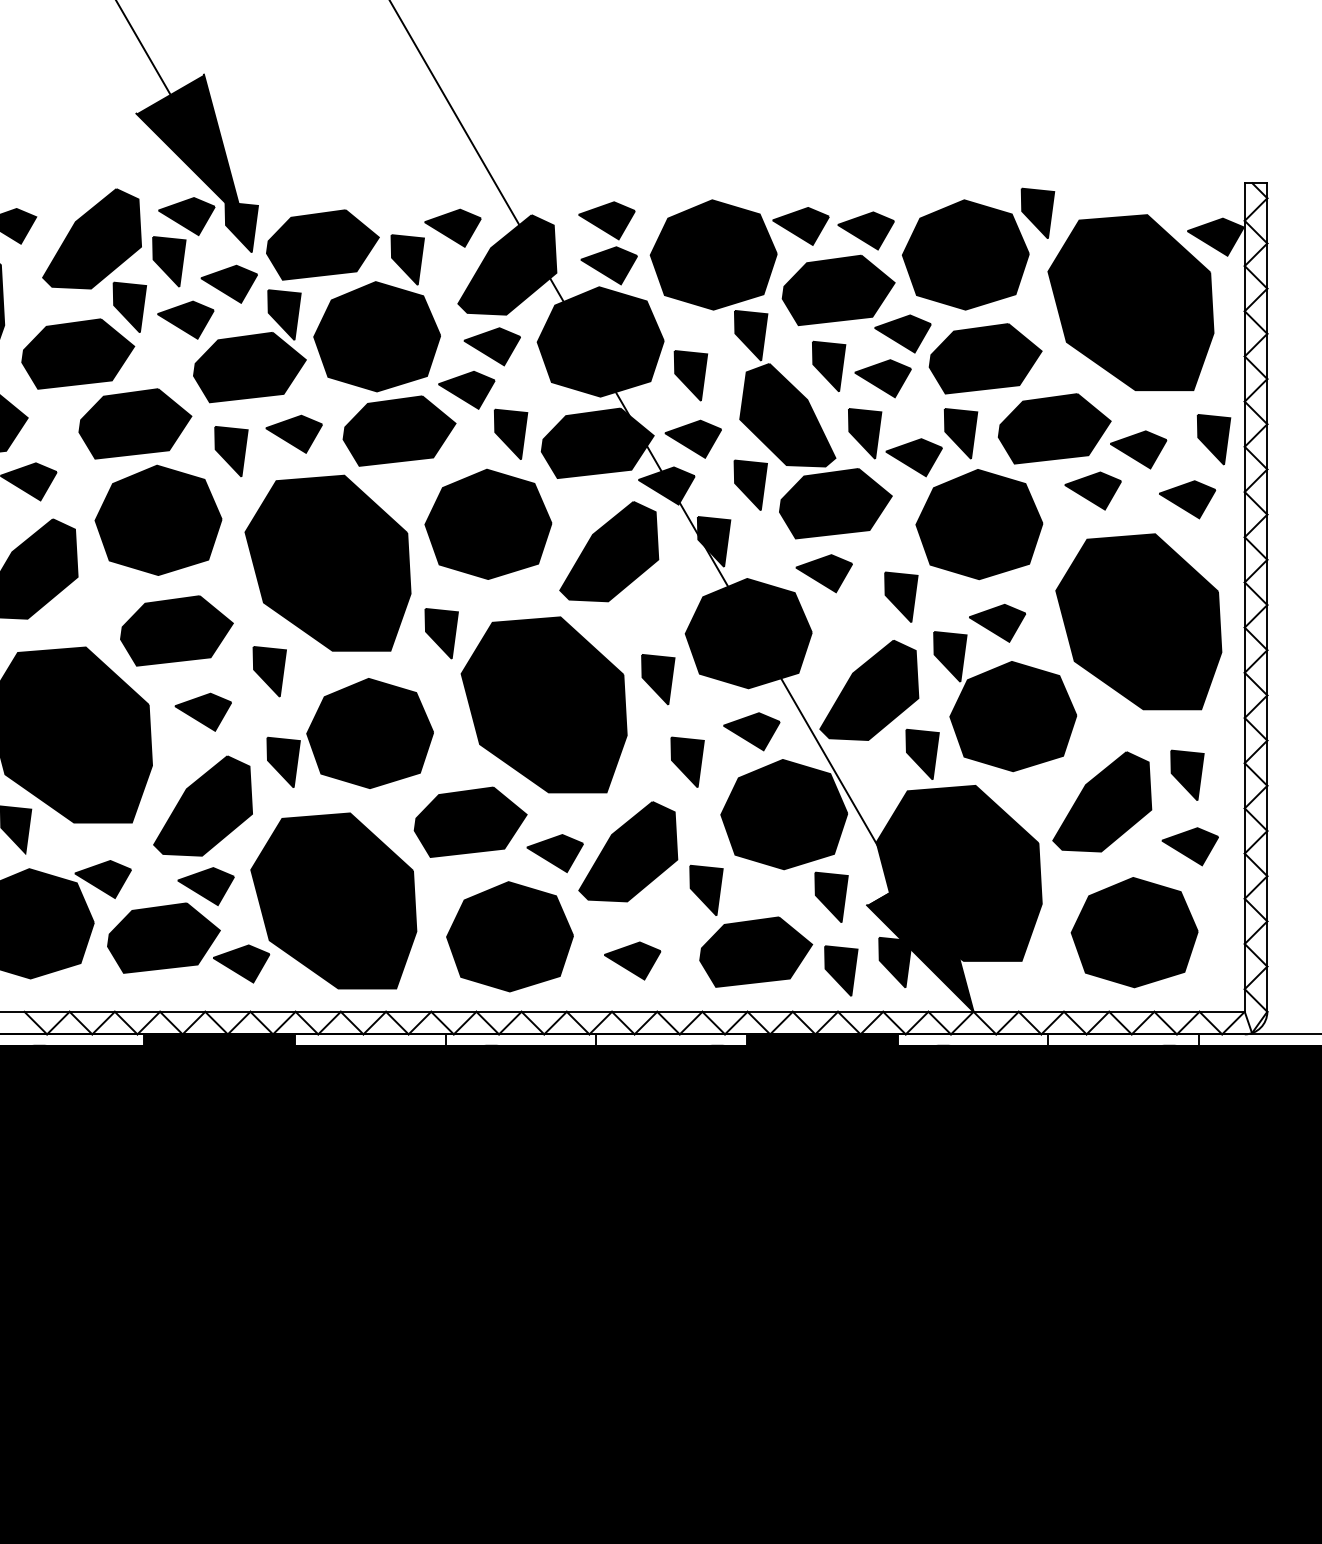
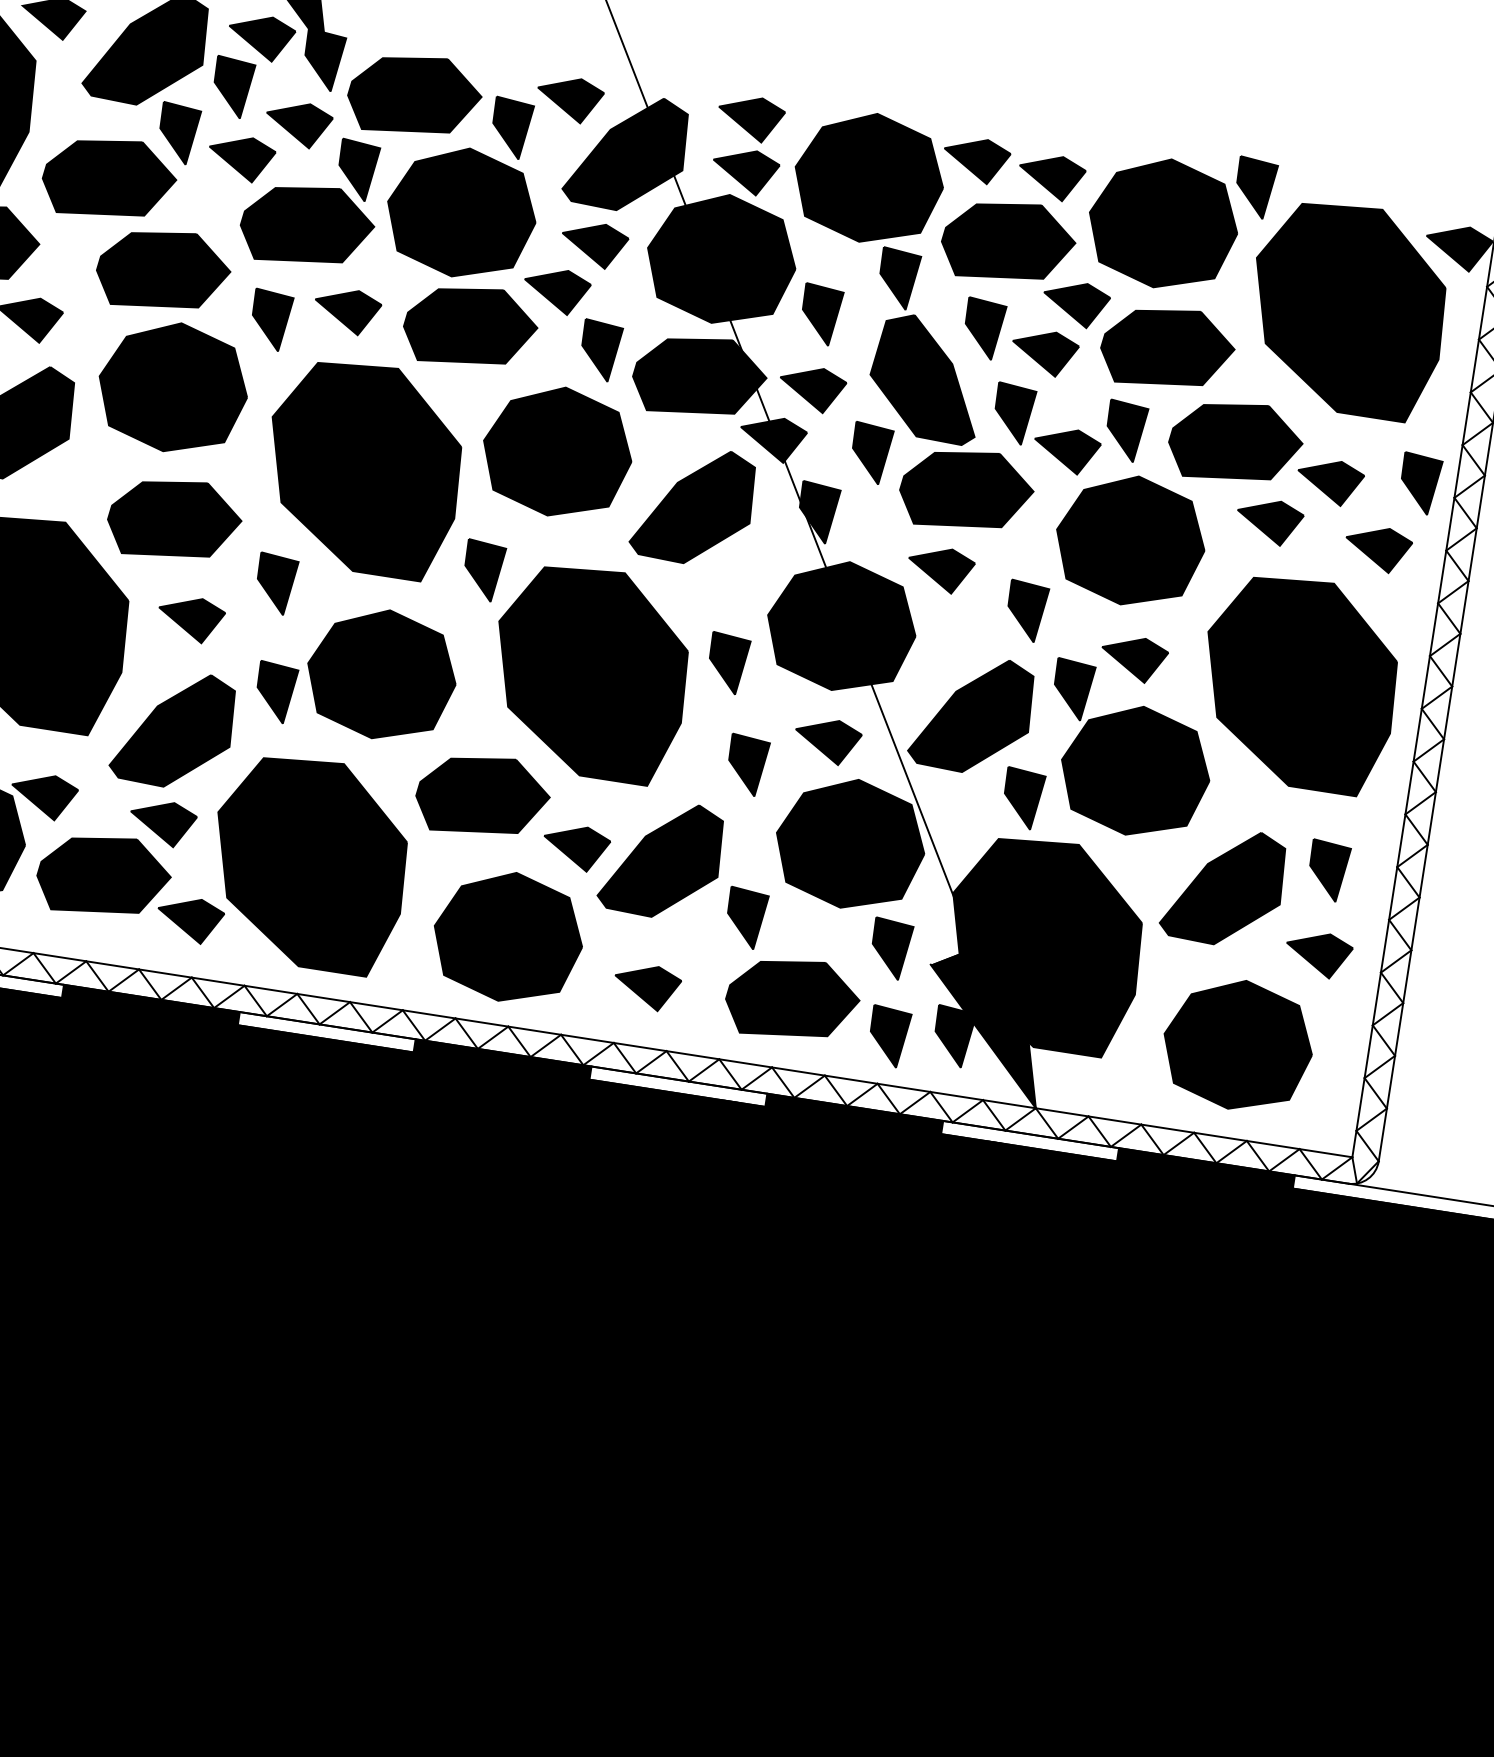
fill: (520, 1039) -> (501, 1058), added
fill: (1123, 1039) -> (1205, 1167), added

